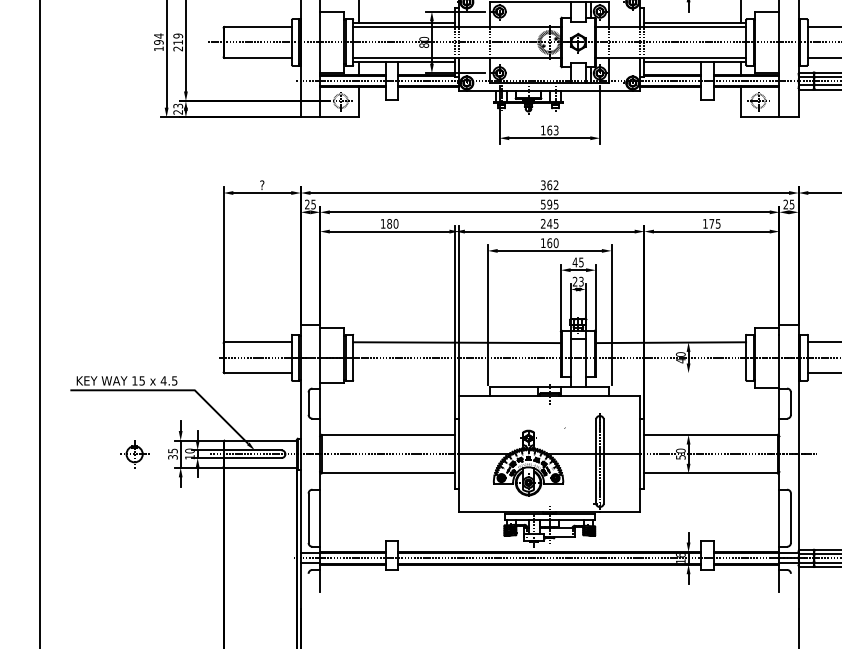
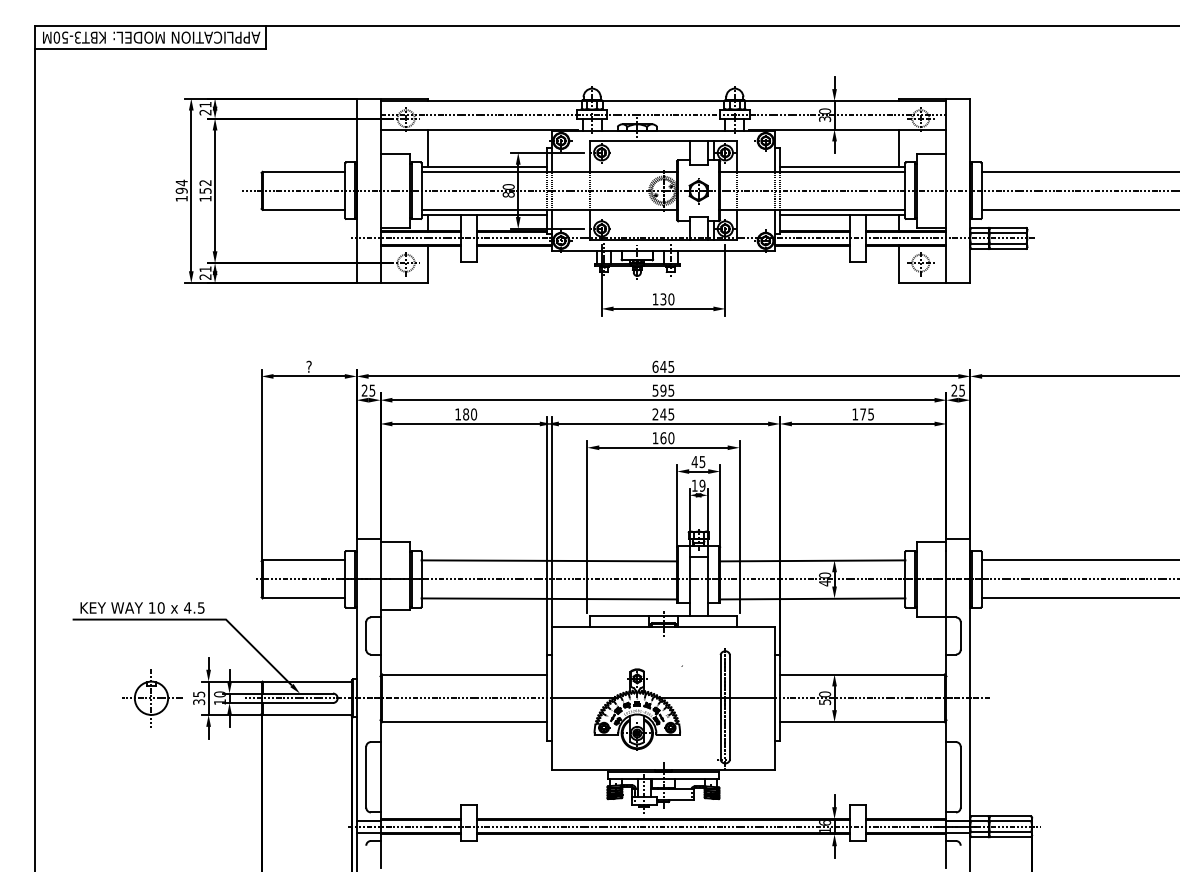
text: (178, 42) -> (205, 190), 219 -> 152
text: (178, 106) -> (205, 269), 23 -> 21
text: (553, 130) -> (667, 299), 163 -> 130
text: (549, 184) -> (663, 366), 362 -> 645
text: (578, 281) -> (698, 485), 23 -> 19
line: (457, 373) -> (549, 598), added
line: (670, 373) -> (812, 598), added
text: (141, 380) -> (160, 607), 15 -> 10
part: (135, 454) -> (152, 698), size x1.67

